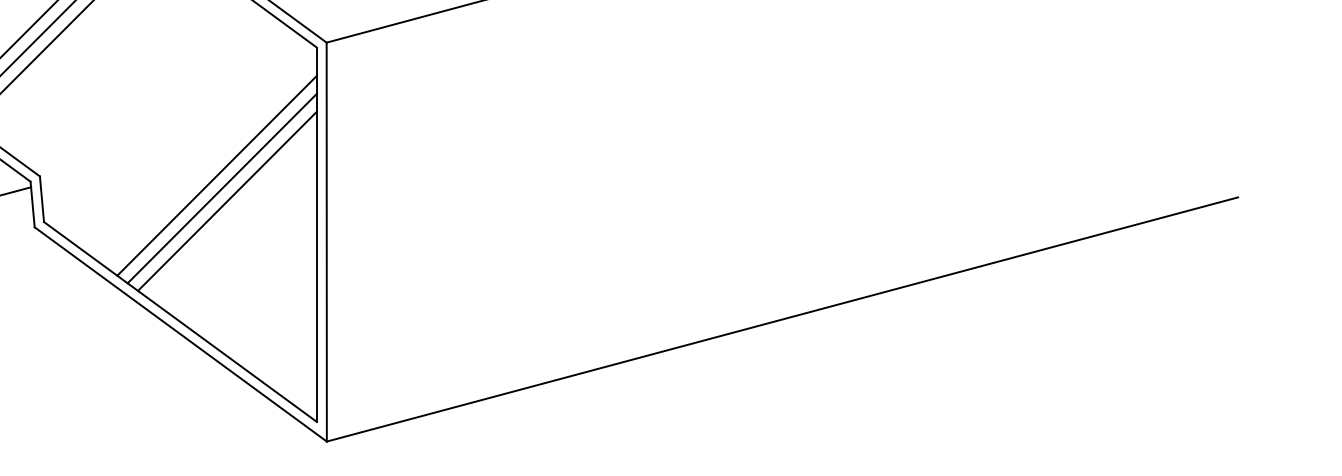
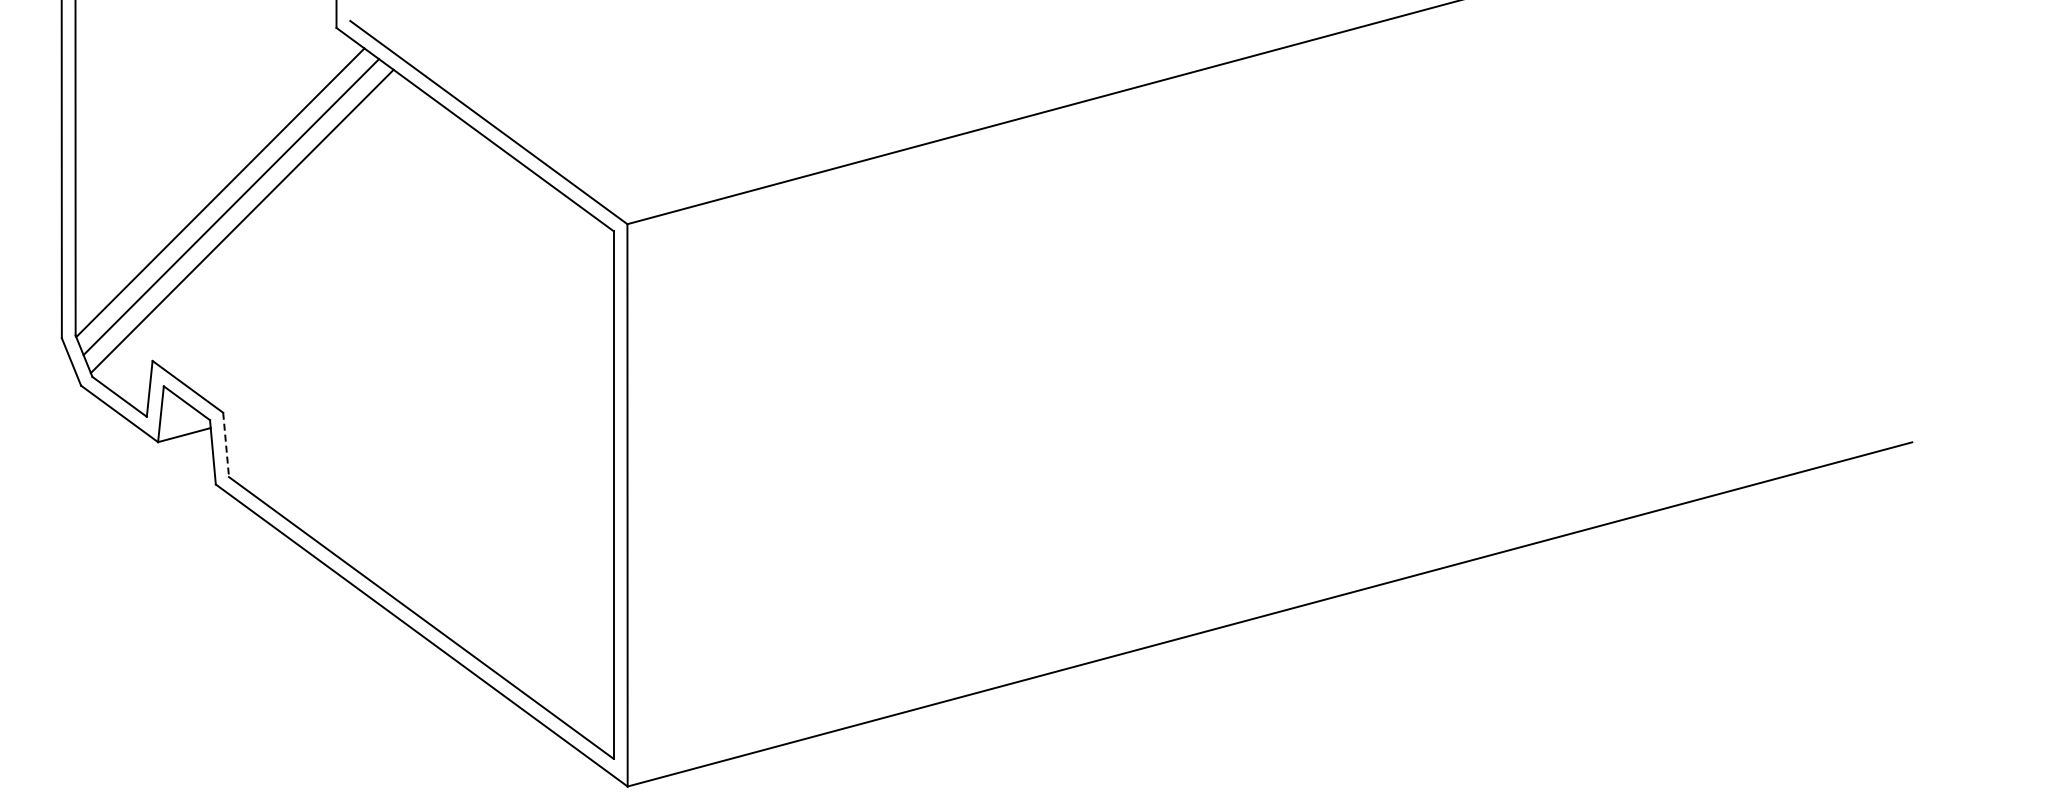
line: (216, 175) -> (472, 411), removed
line: (221, 188) -> (479, 429), removed
line: (42, 199) -> (226, 445), solid -> dashed
line: (227, 201) -> (487, 447), removed

